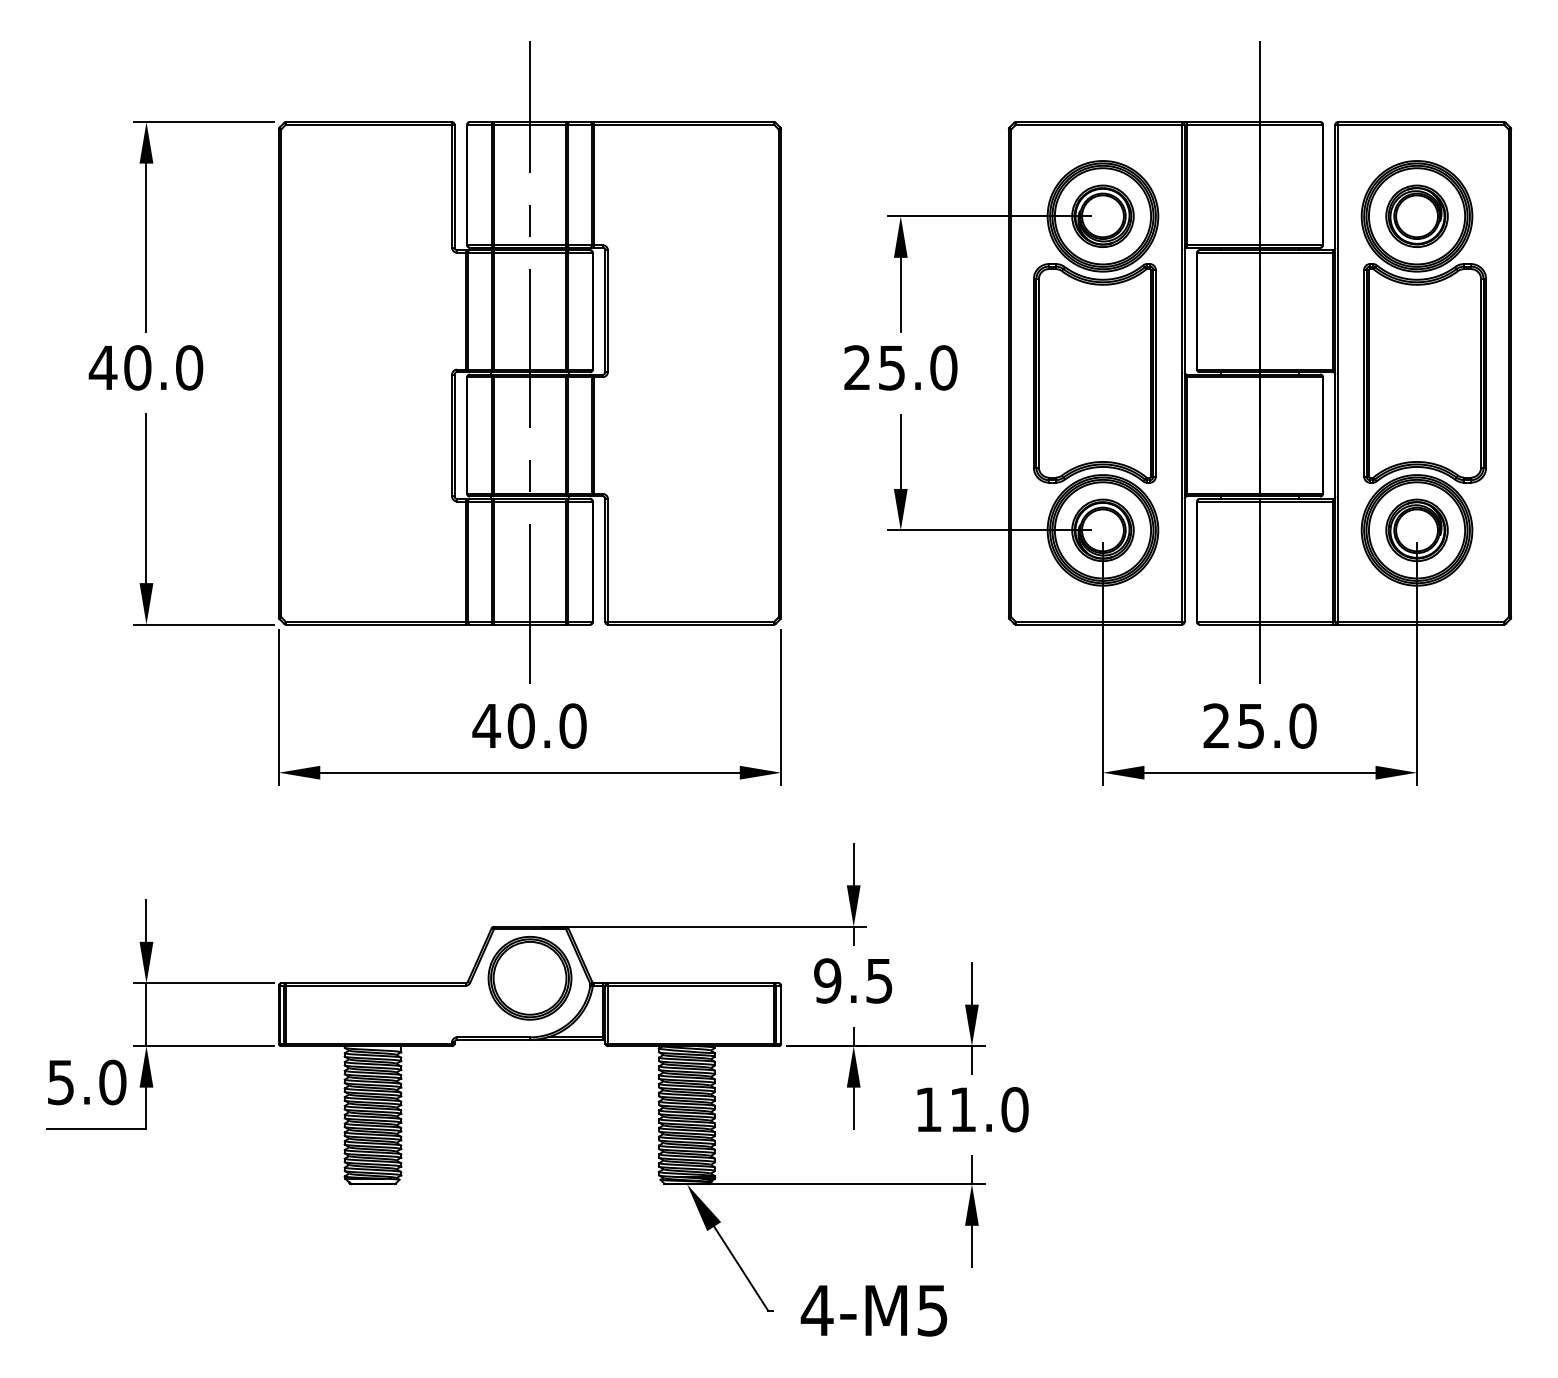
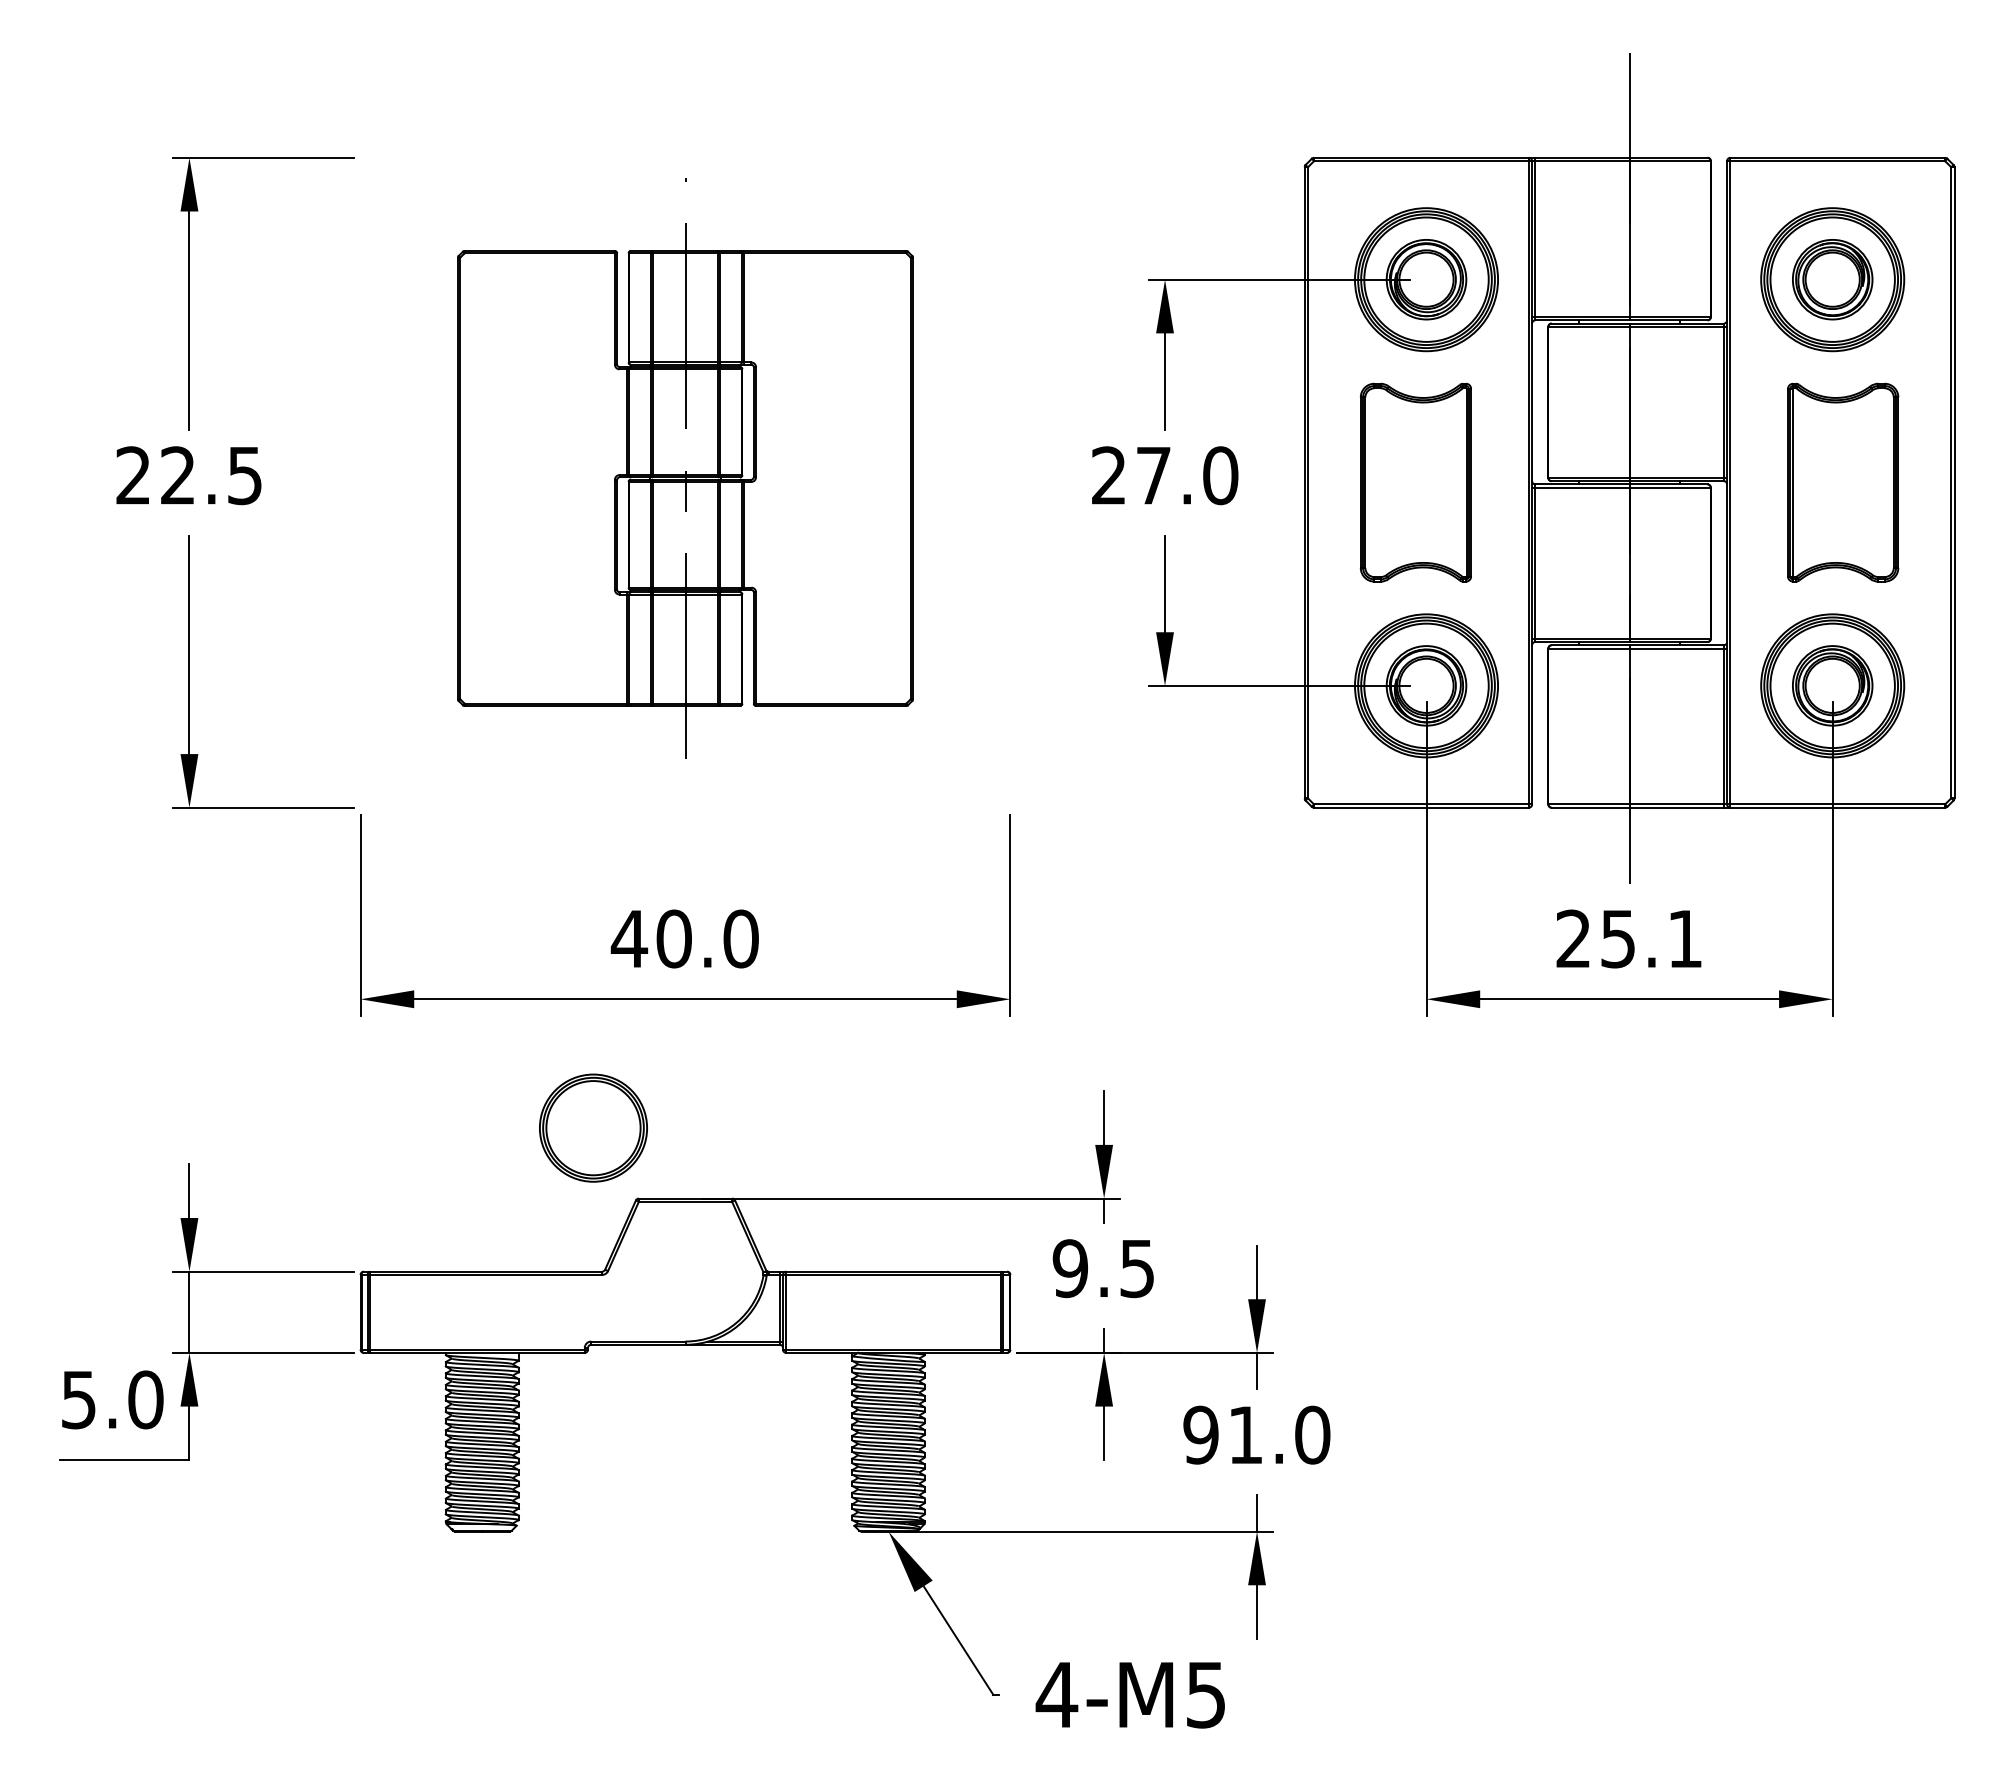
part: (530, 362) -> (685, 468), size x0.7
text: (145, 367) -> (188, 475), 40.0 -> 22.5
text: (891, 368) -> (1153, 476), 25.0 -> 27.0
part: (1094, 373) -> (1415, 482), size x0.7
part: (1424, 373) -> (1842, 482), size x0.7
text: (1302, 725) -> (1684, 938), 25.0 -> 25.1
part: (530, 977) -> (593, 1127), moved
text: (928, 1109) -> (1200, 1434), 11.0 -> 91.0

